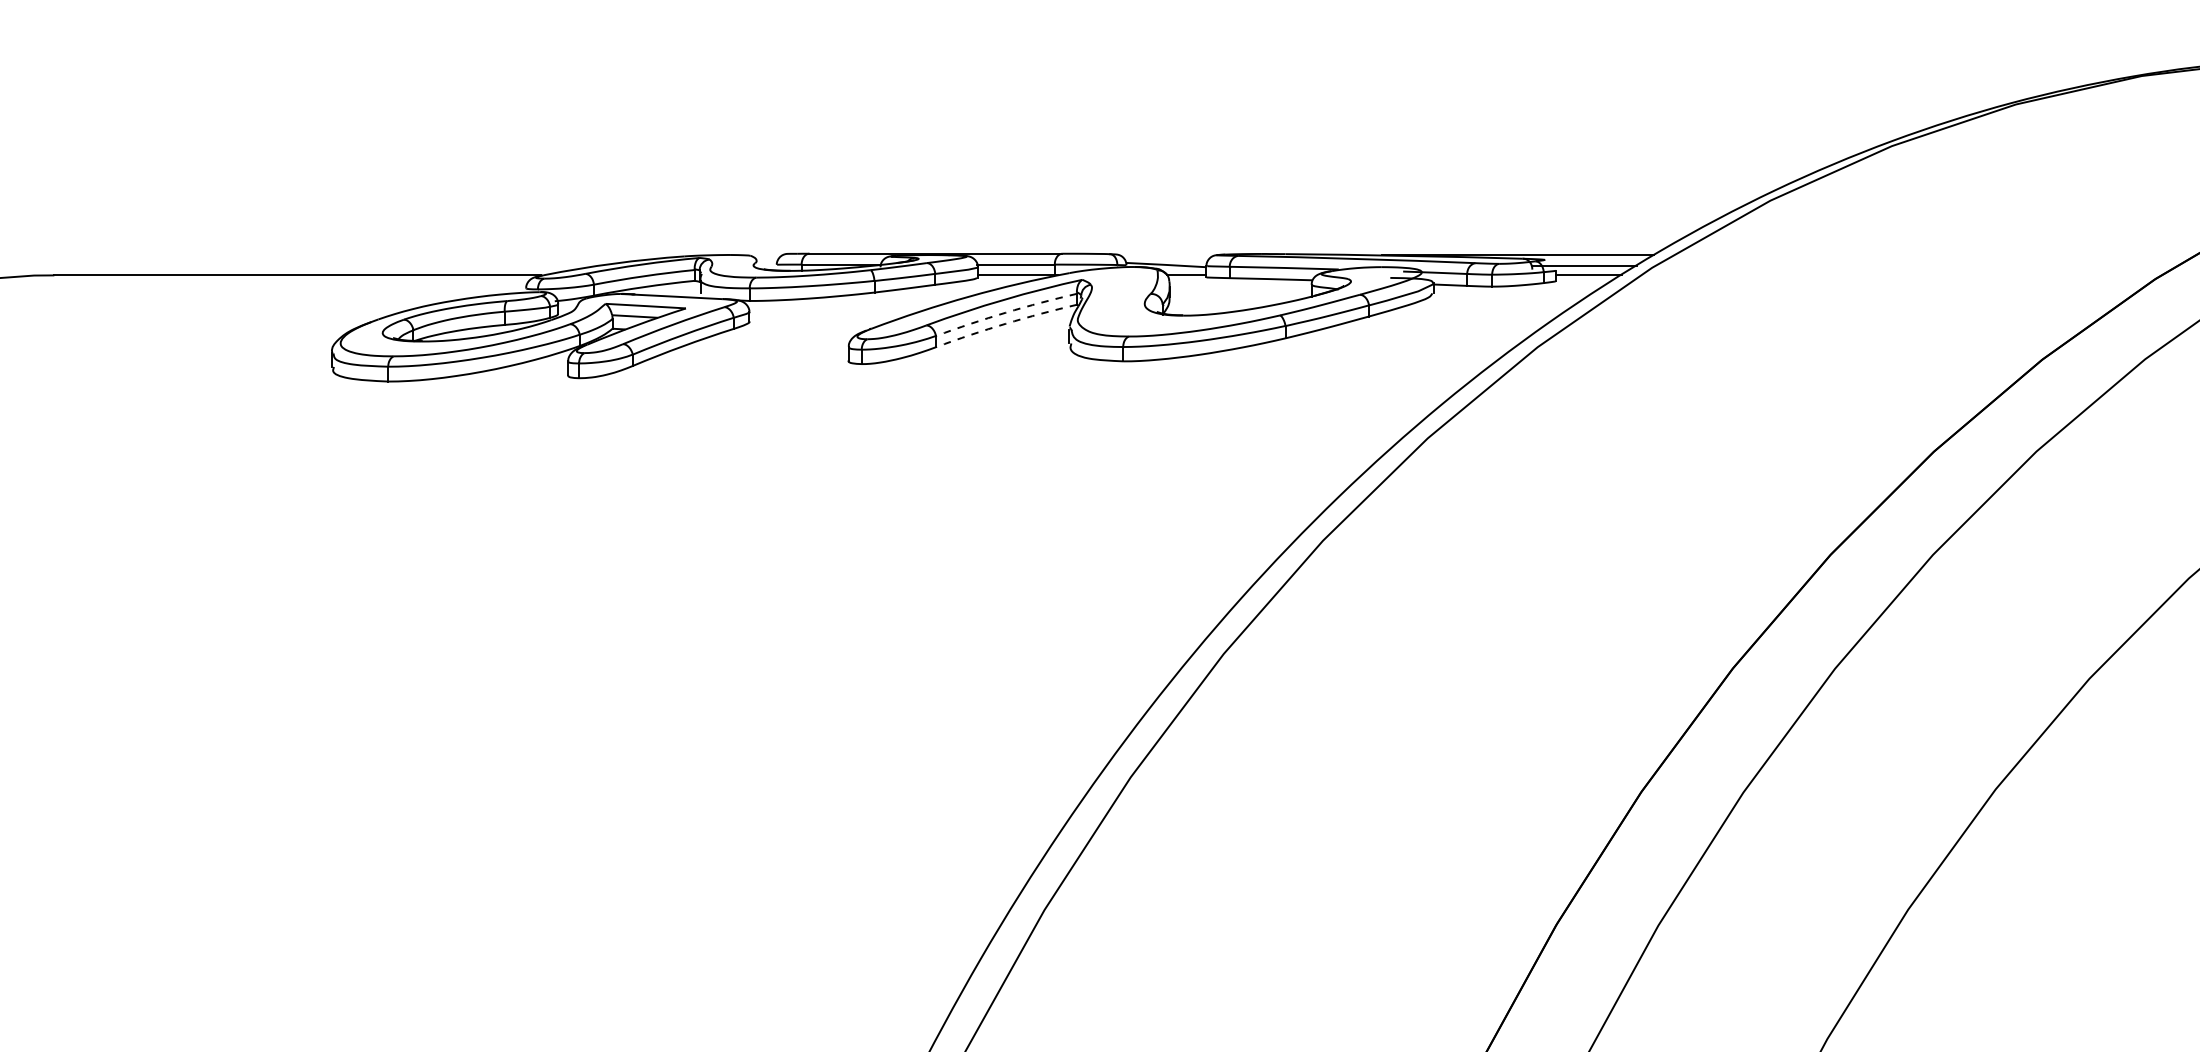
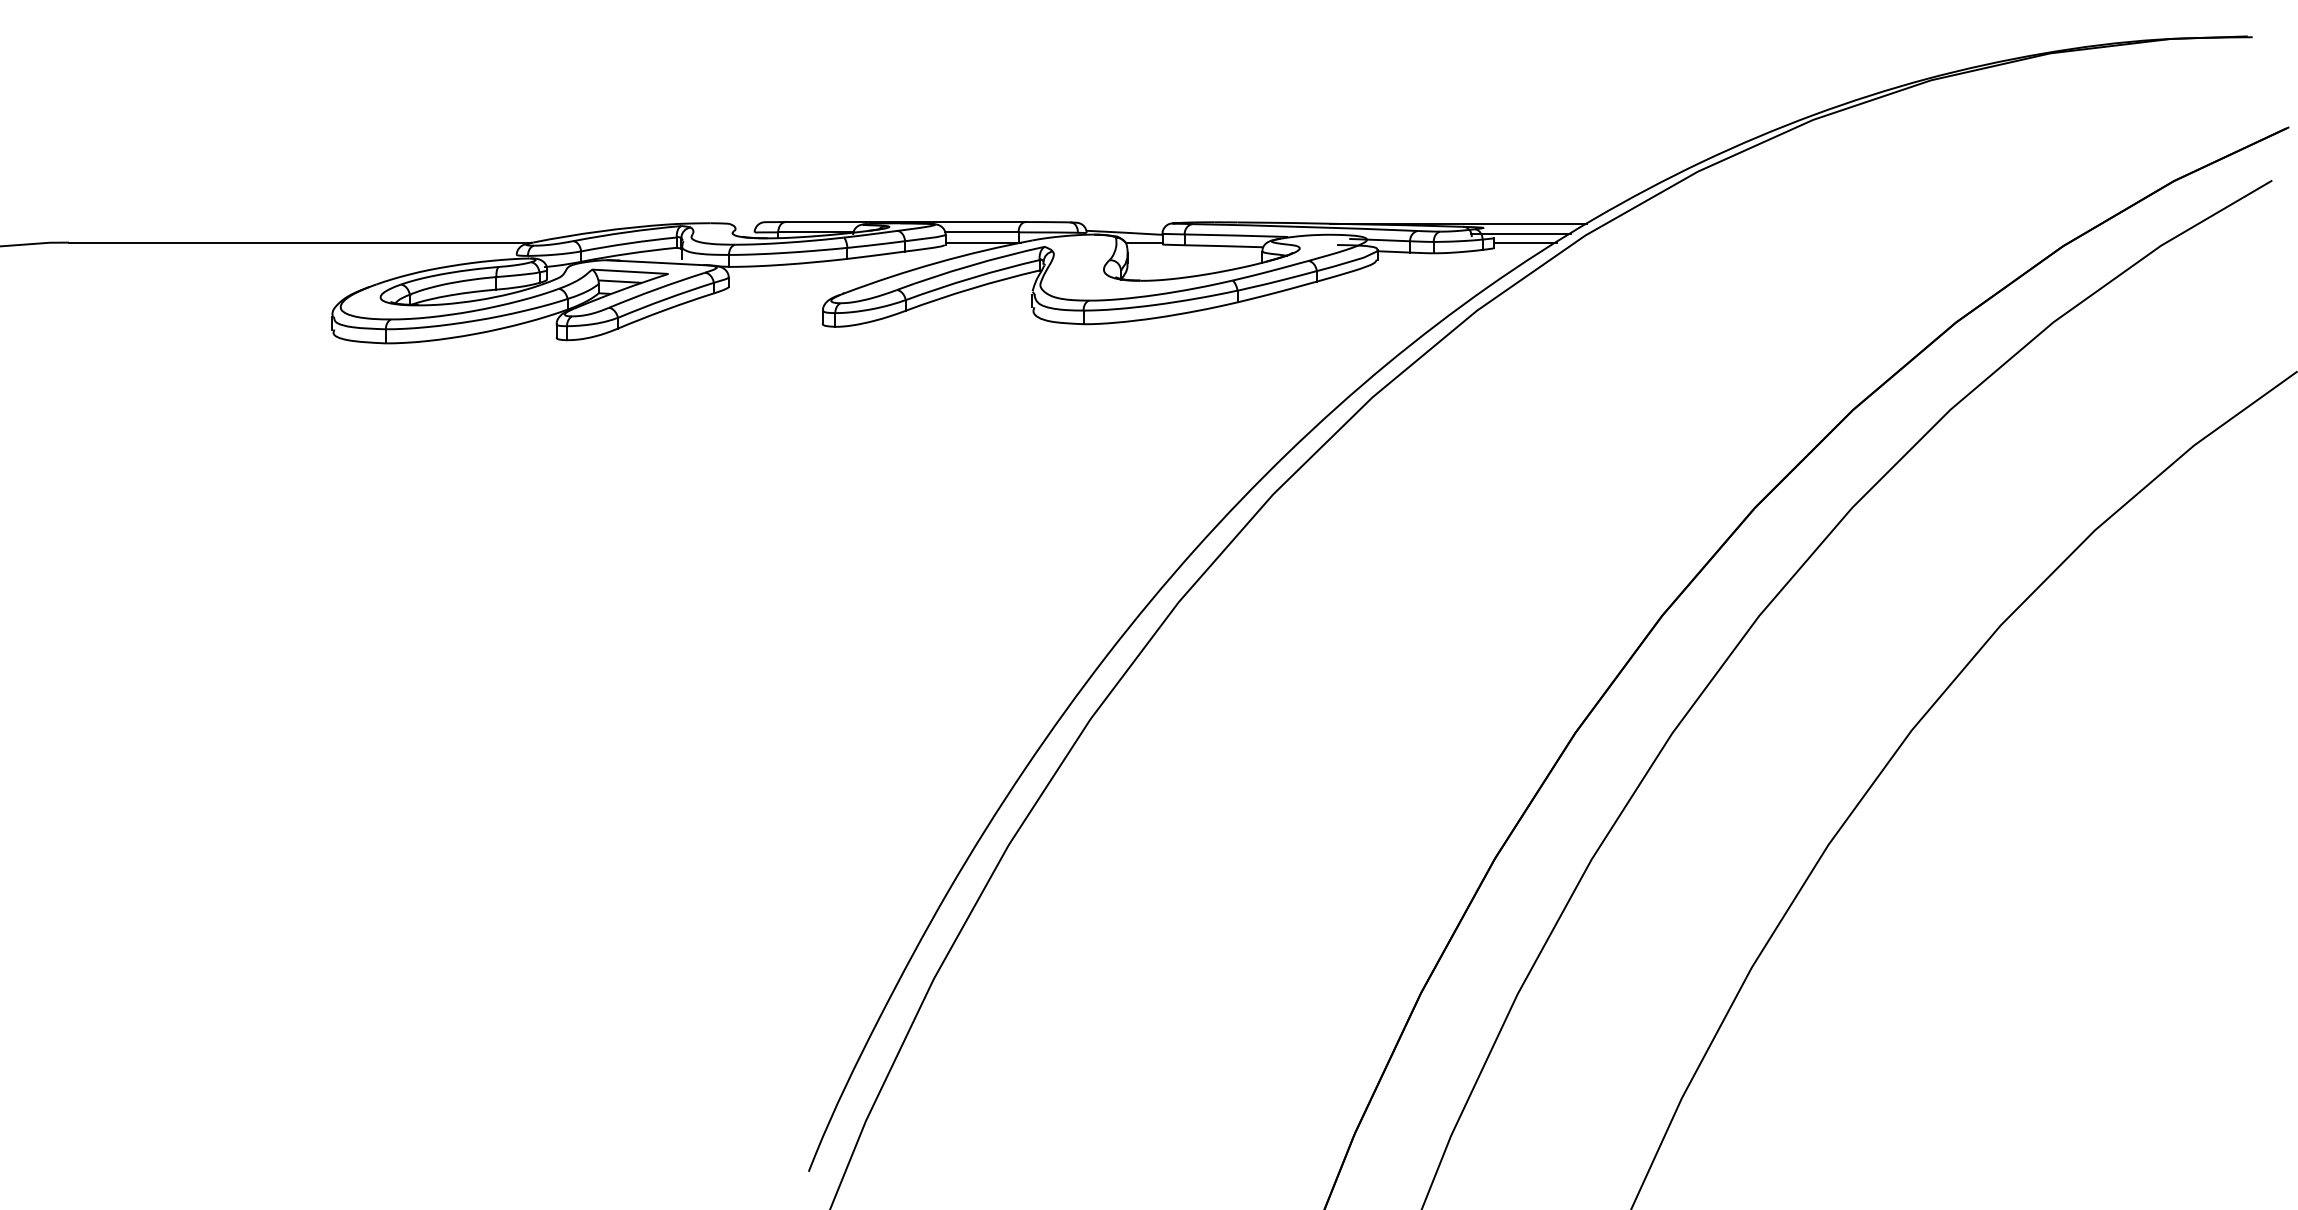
arc: (1006, 313) -> (972, 278), dashed -> solid
arc: (1006, 323) -> (972, 288), dashed -> solid

